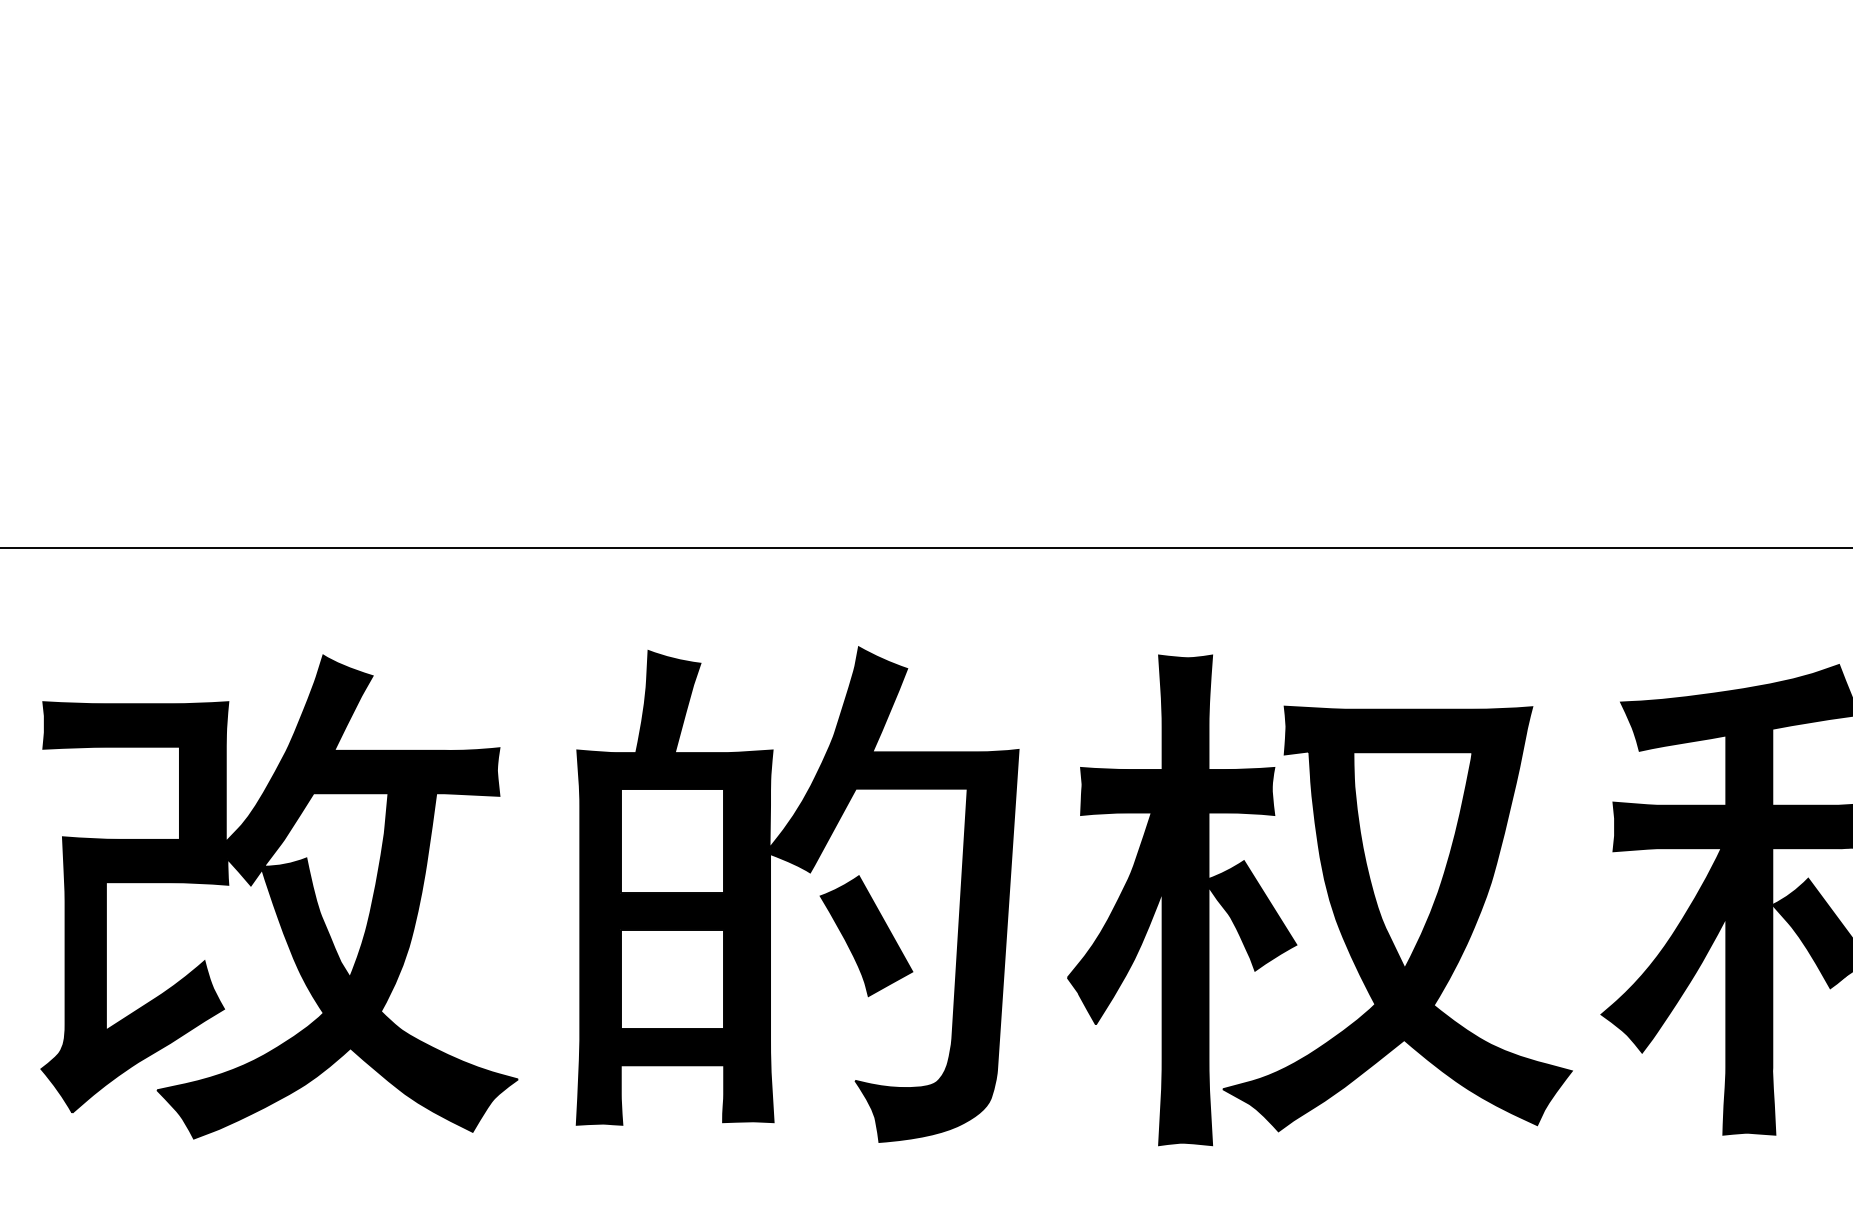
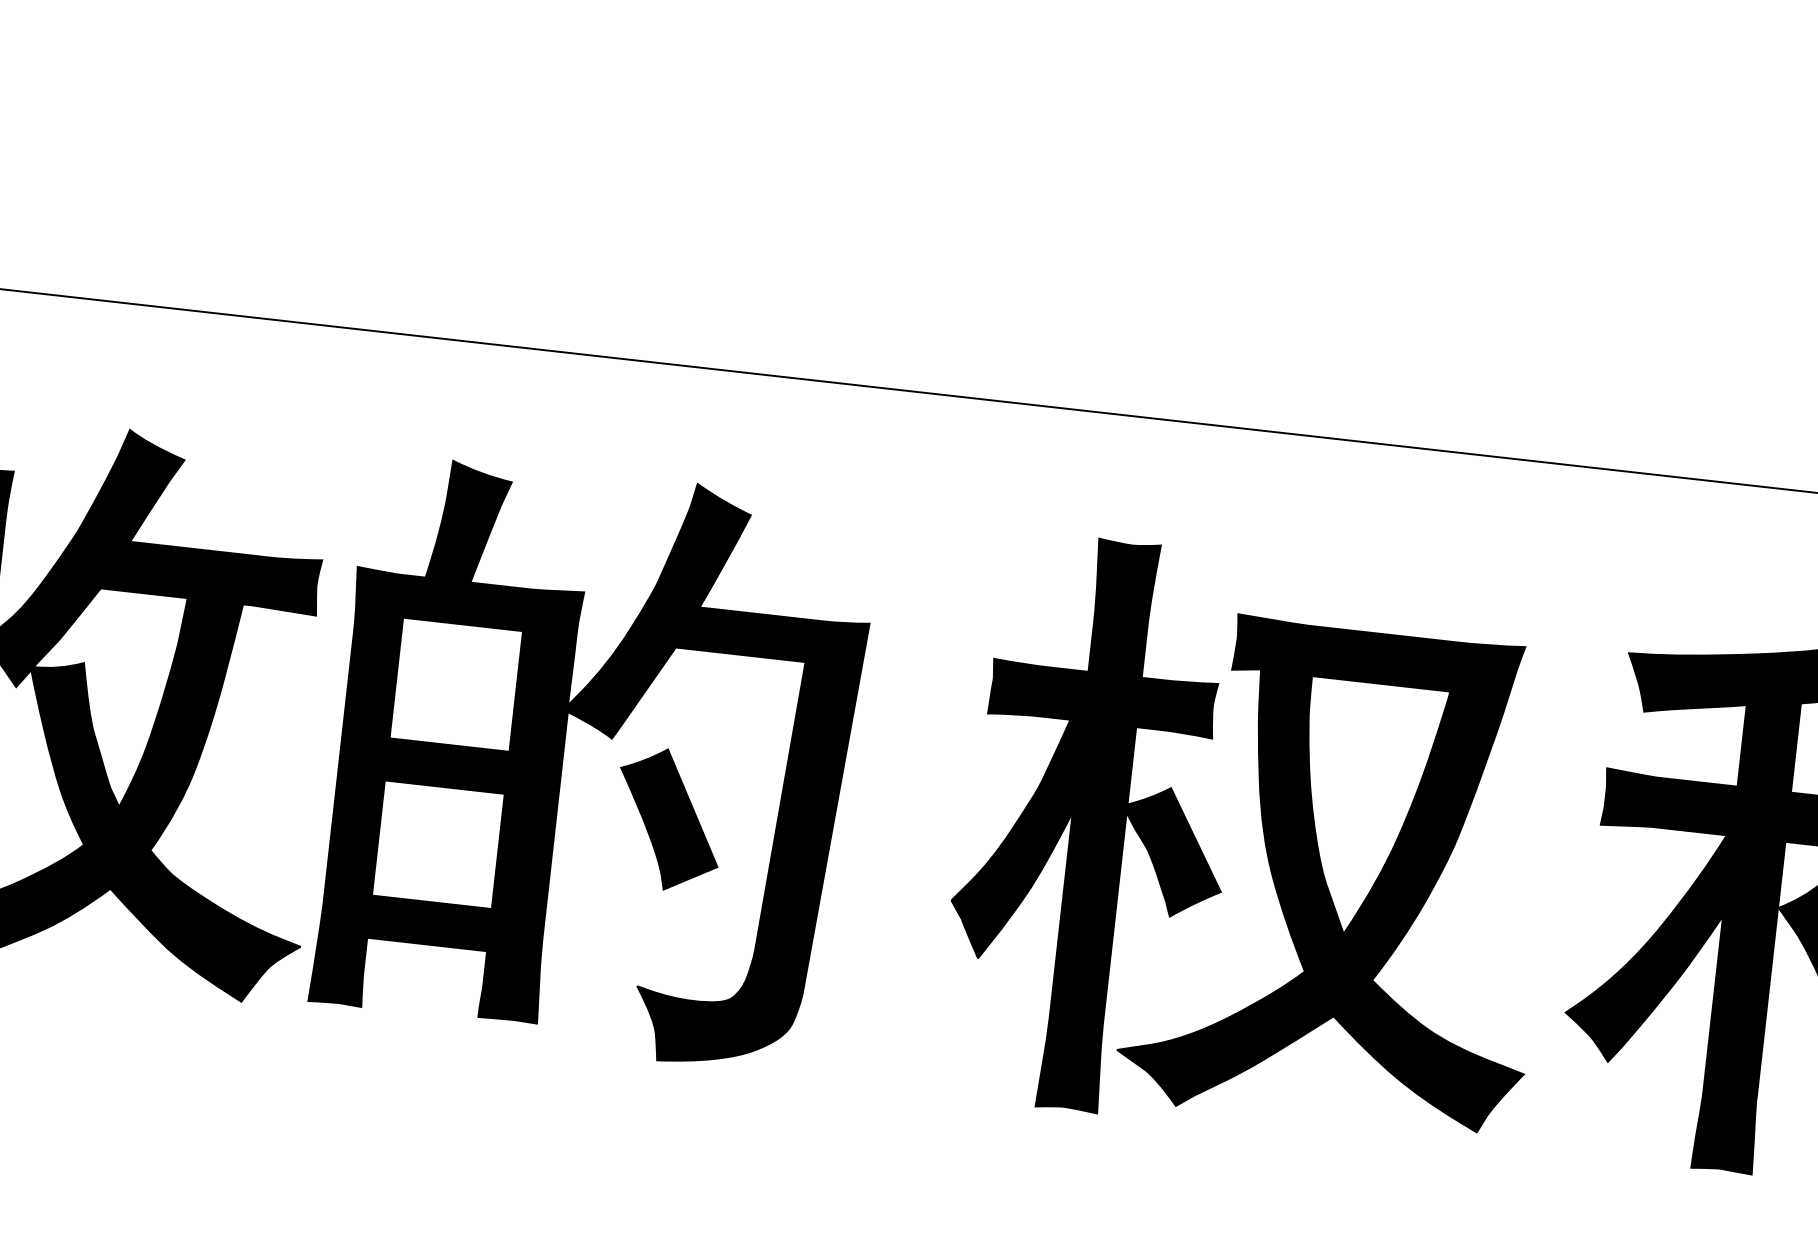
part: (819, 895) -> (619, 766), moved

